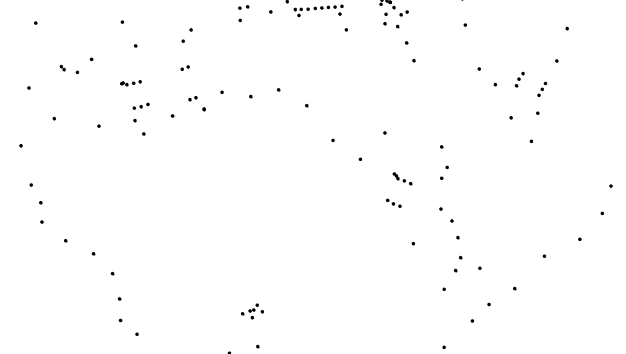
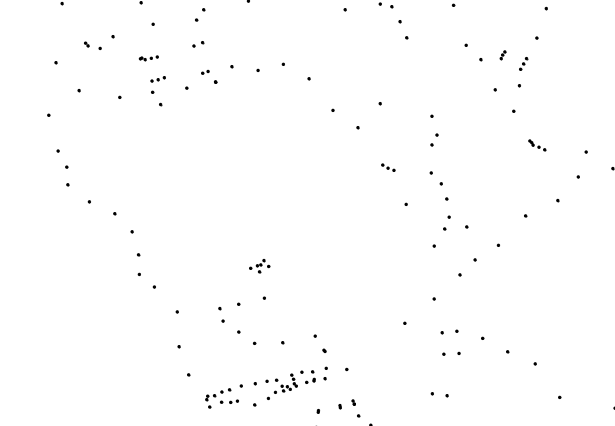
part: (185, 68) -> (198, 44), size x1.6
part: (519, 80) -> (502, 55), size x0.6
part: (402, 178) -> (537, 145), moved

